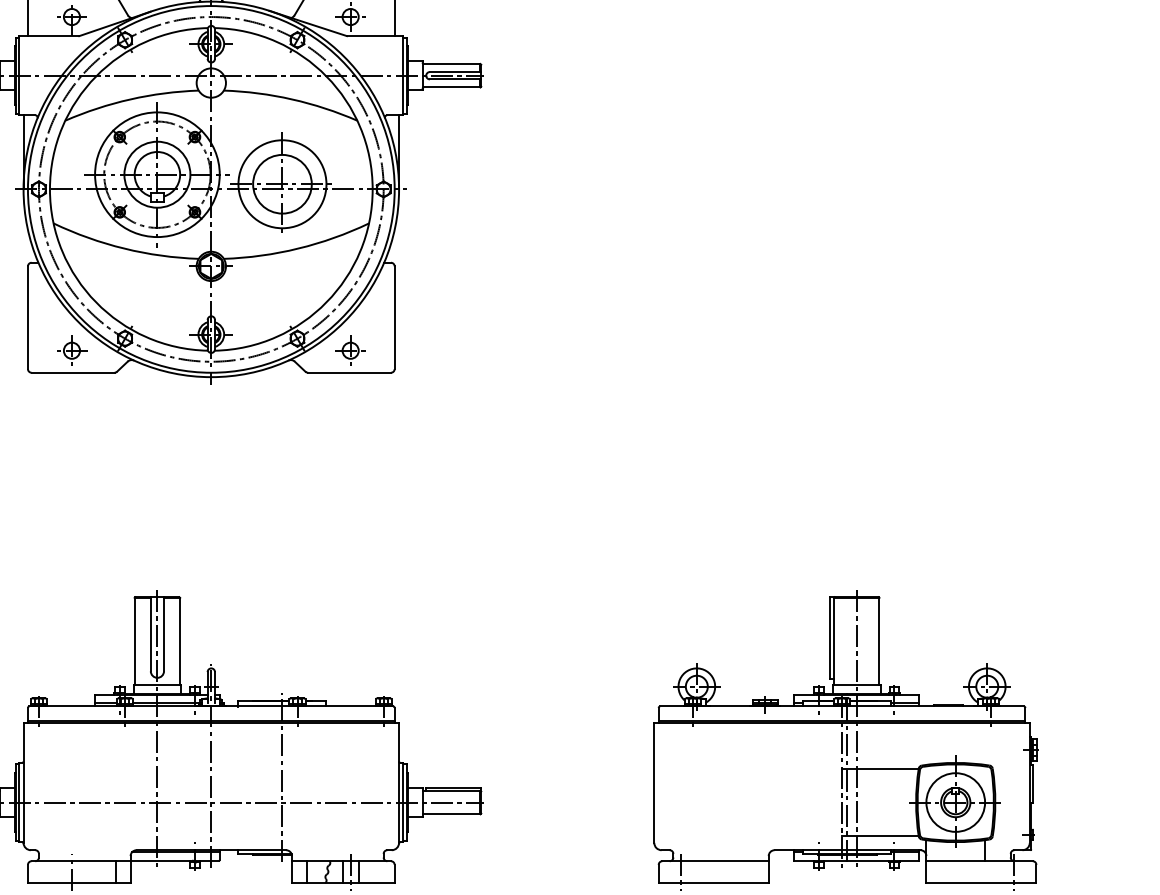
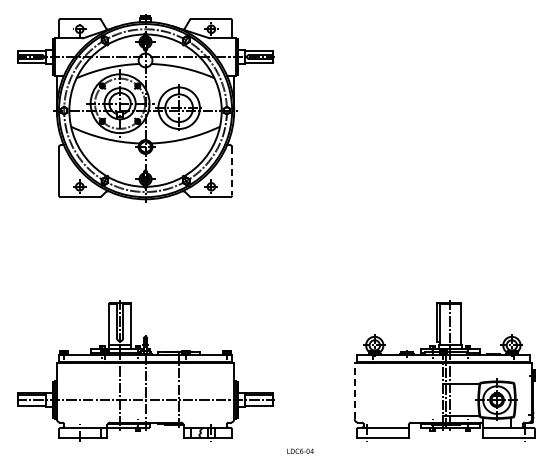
line: (395, 318) -> (232, 171), solid -> dashed
line: (653, 782) -> (354, 390), solid -> dashed

